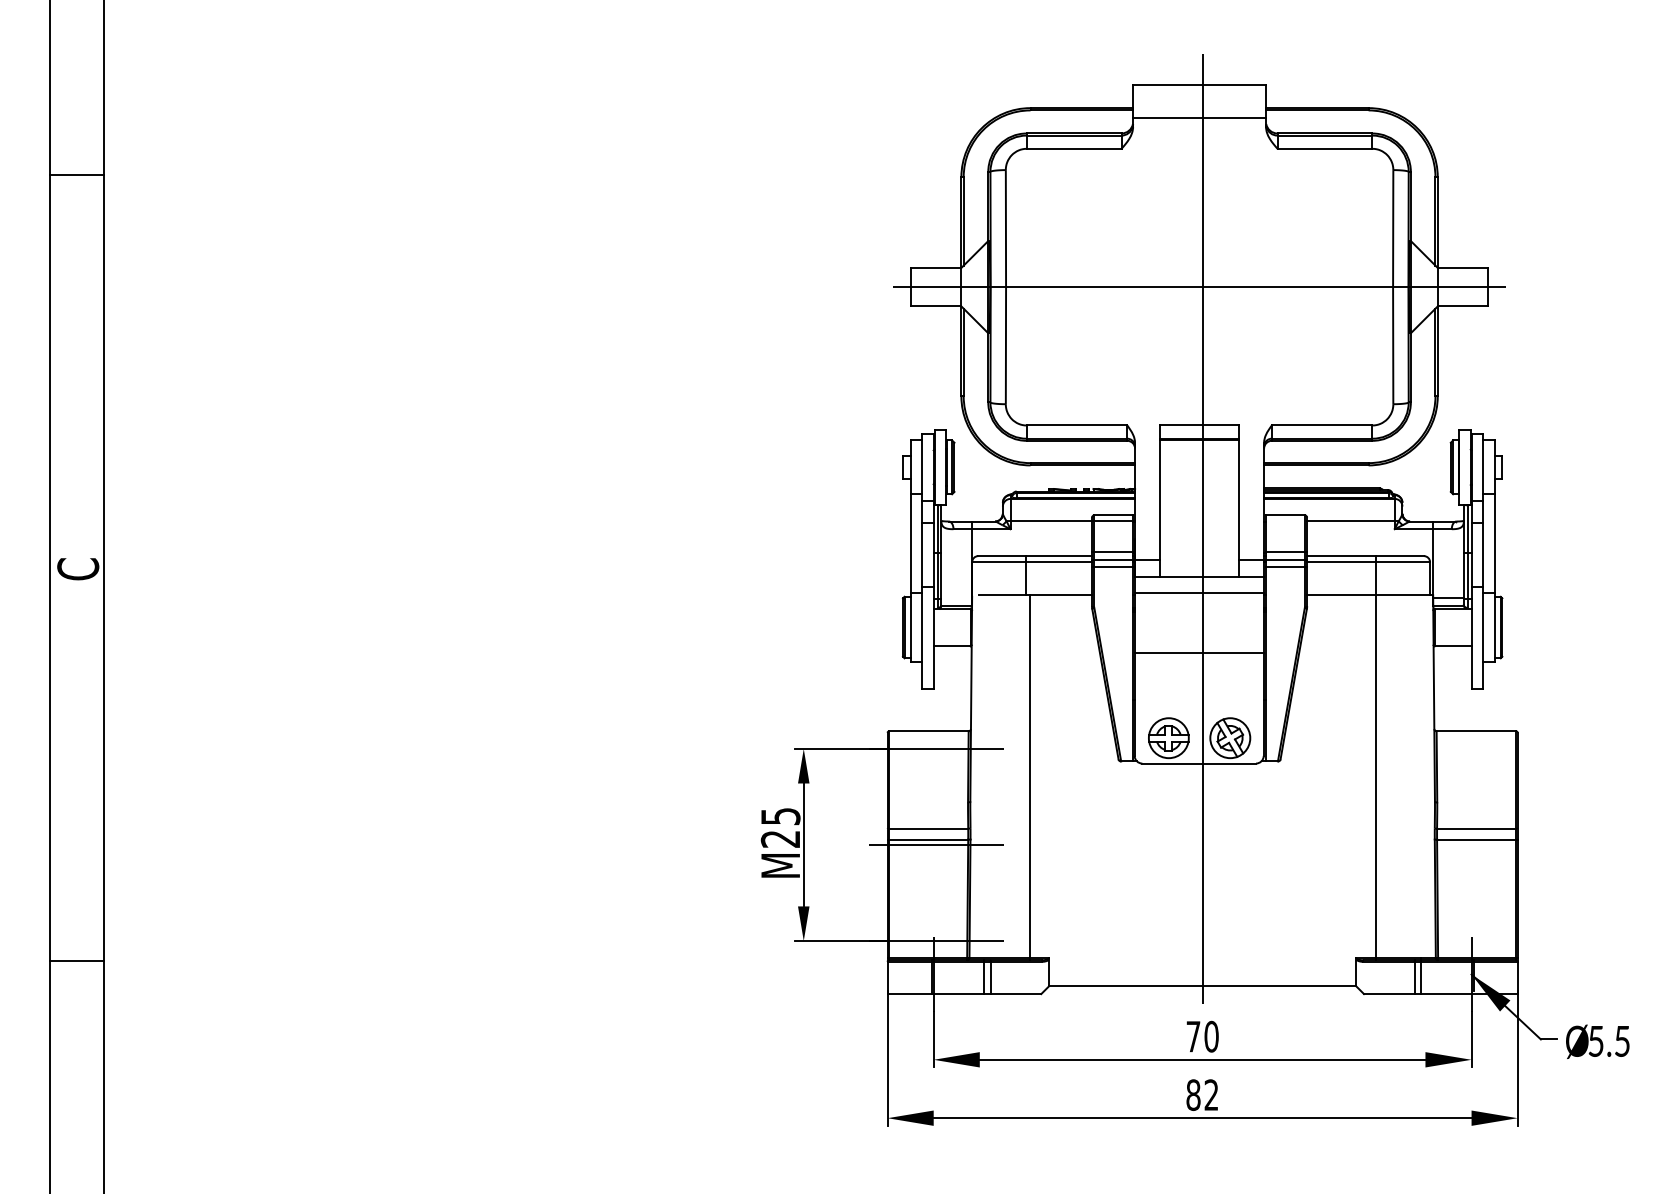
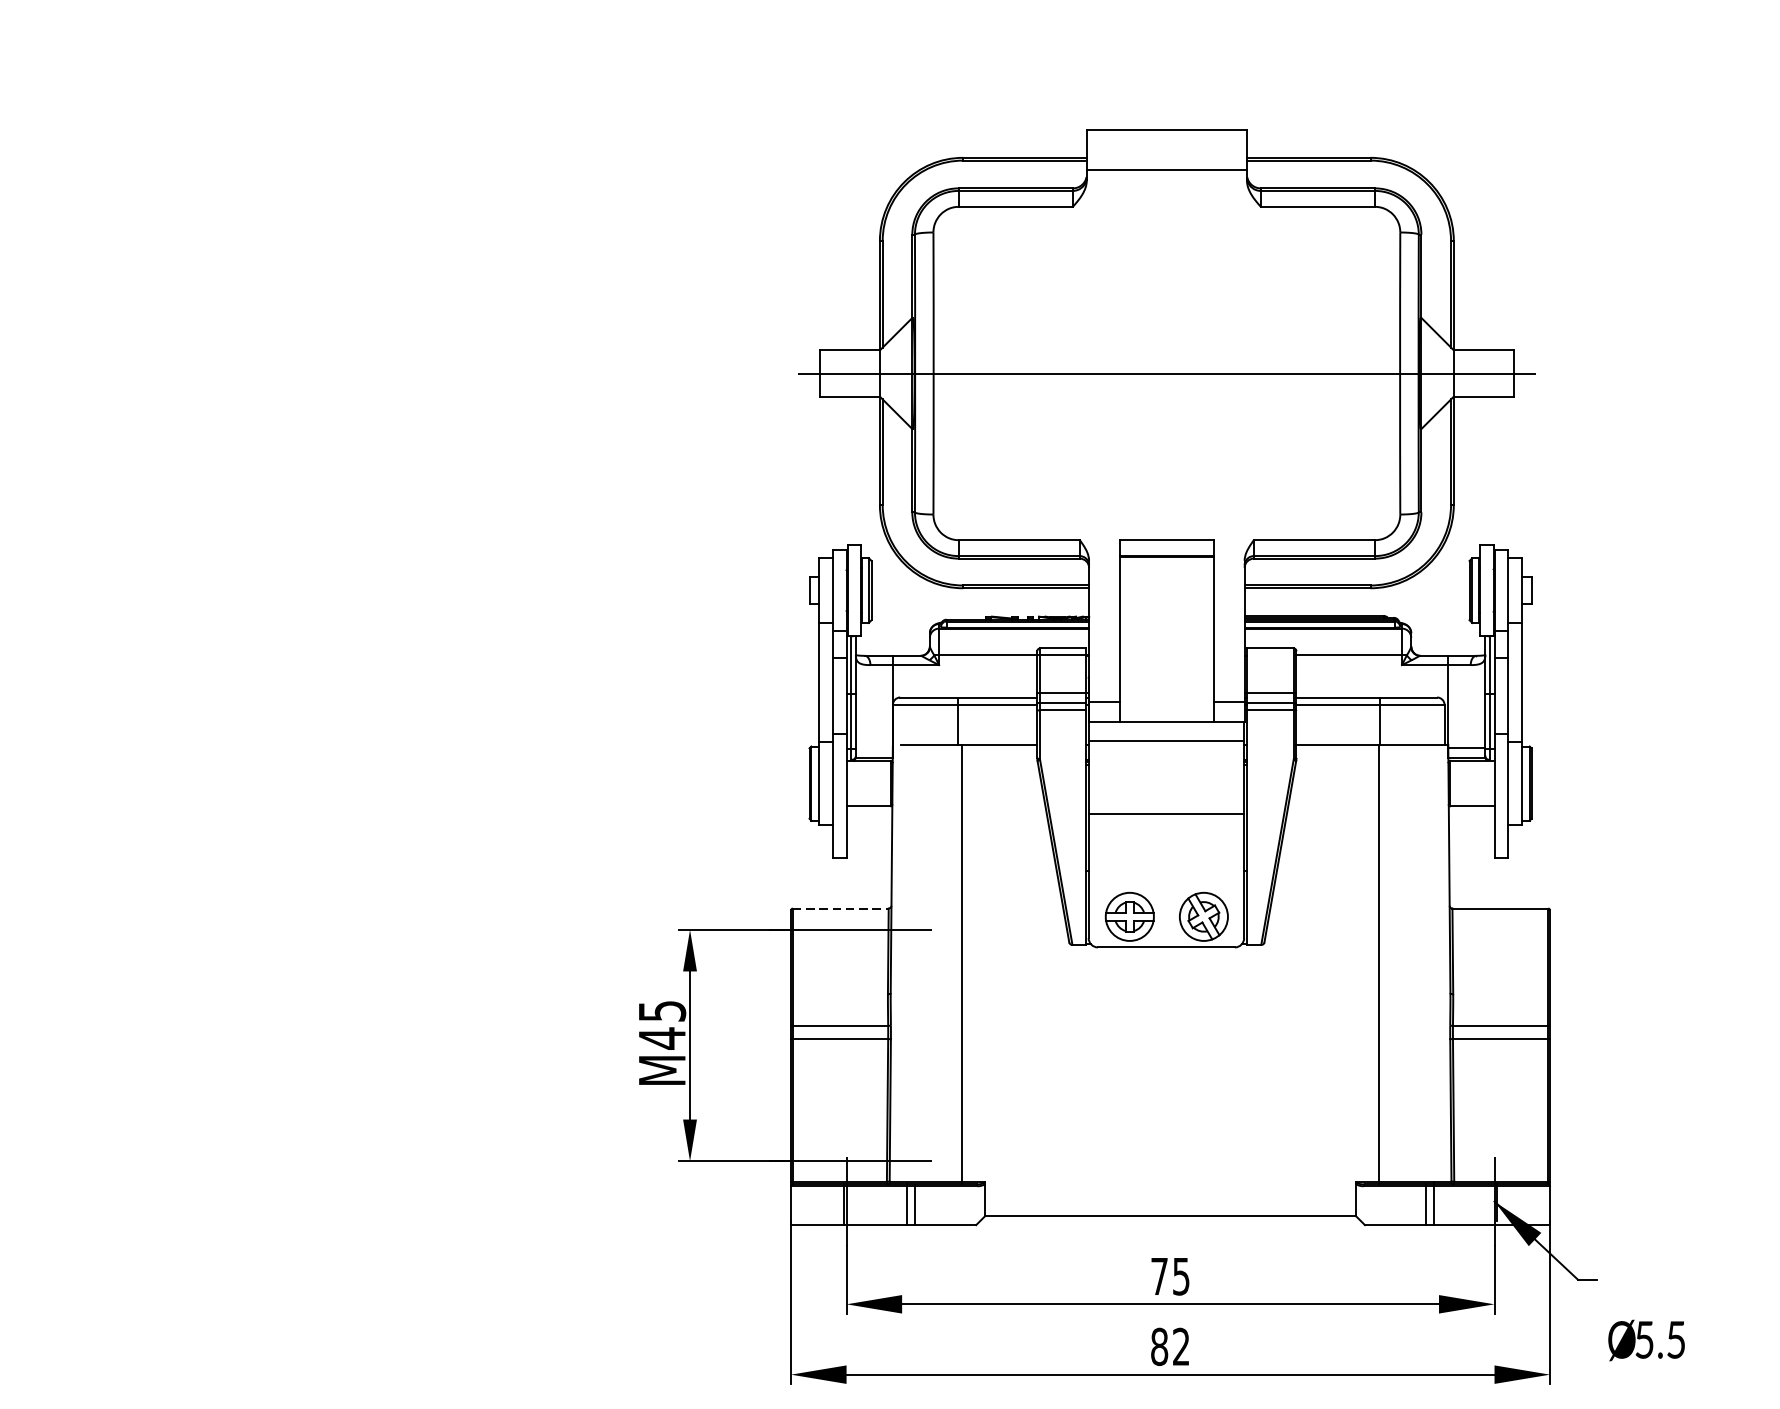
line: (1202, 529) -> (1170, 665), removed
line: (928, 731) -> (840, 908), solid -> dashed
text: (779, 838) -> (660, 1037), M25 -> M45
line: (936, 845) -> (849, 1046), removed
text: (1211, 1036) -> (1181, 1276), 70 -> 75
text: (1597, 1041) -> (1646, 1340), moved

